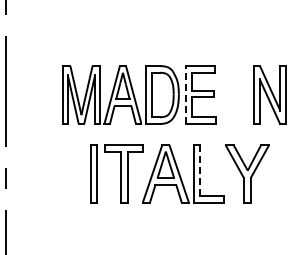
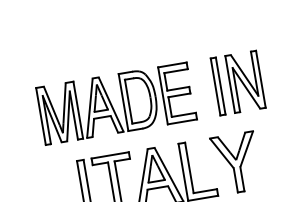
part: (242, 94) -> (218, 85), added
line: (186, 95) -> (163, 96), dashed -> solid
line: (200, 170) -> (189, 167), dashed -> solid

